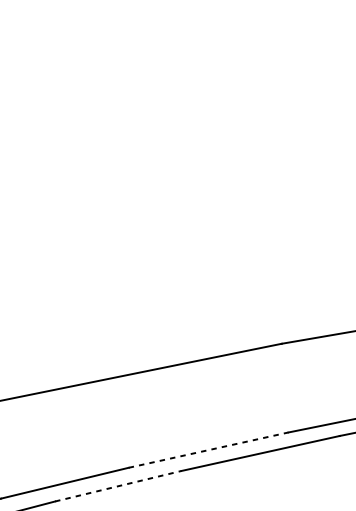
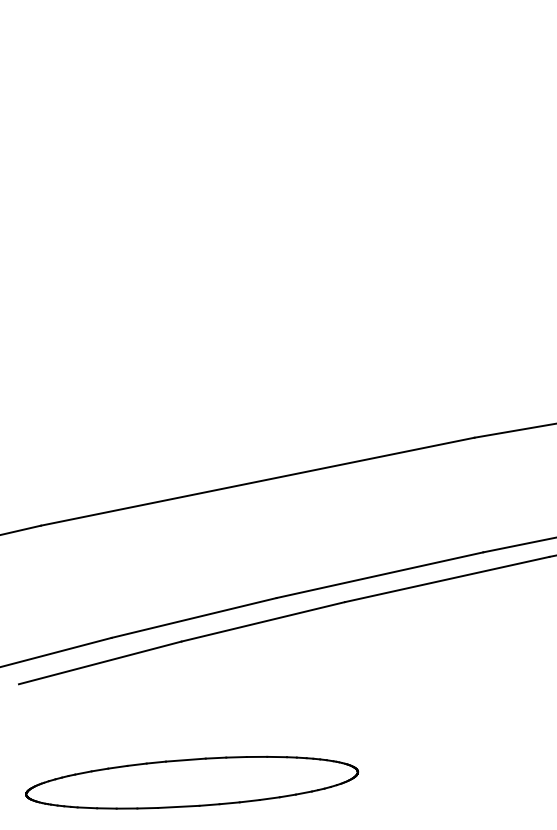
line: (208, 450) -> (379, 575), dashed -> solid
line: (118, 485) -> (263, 621), dashed -> solid

